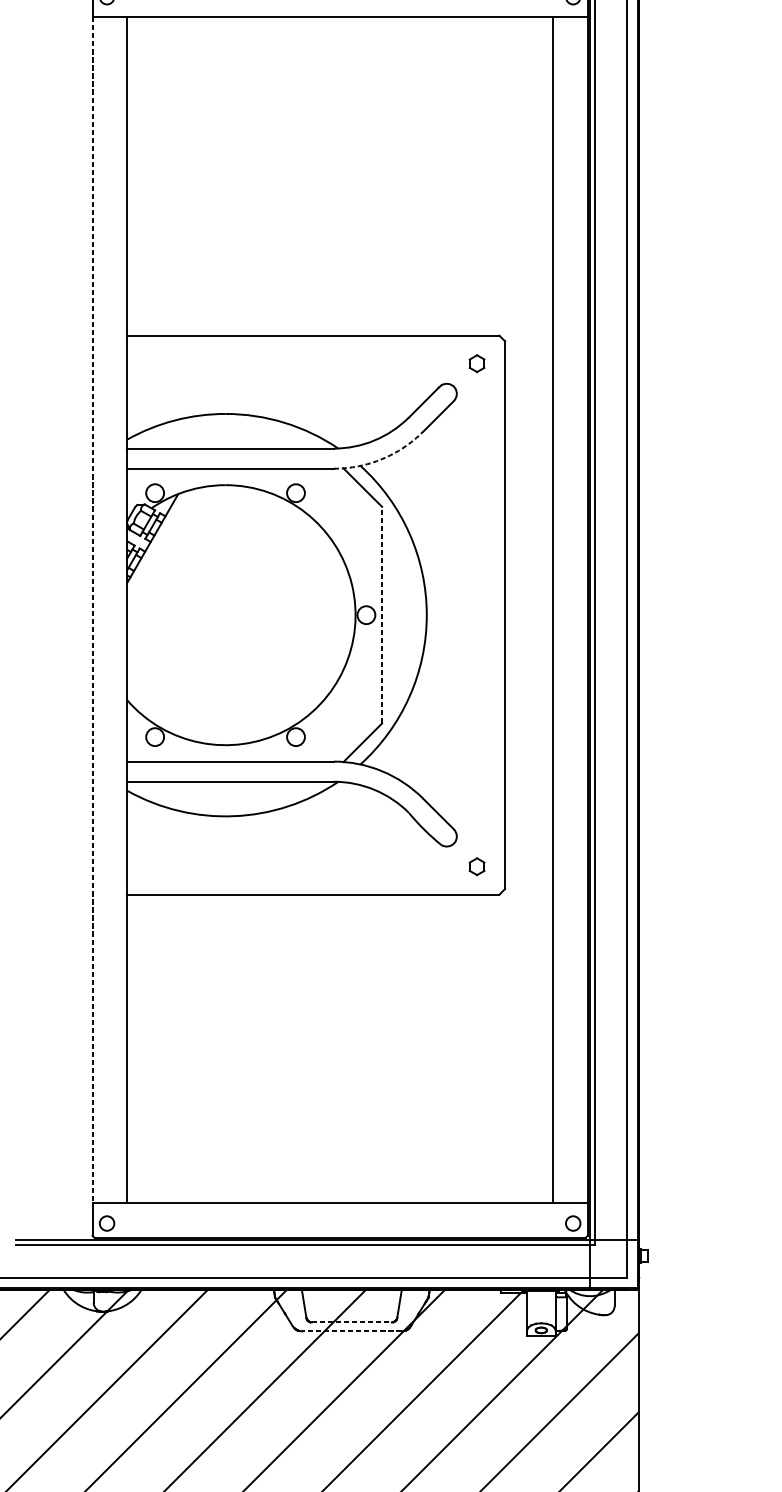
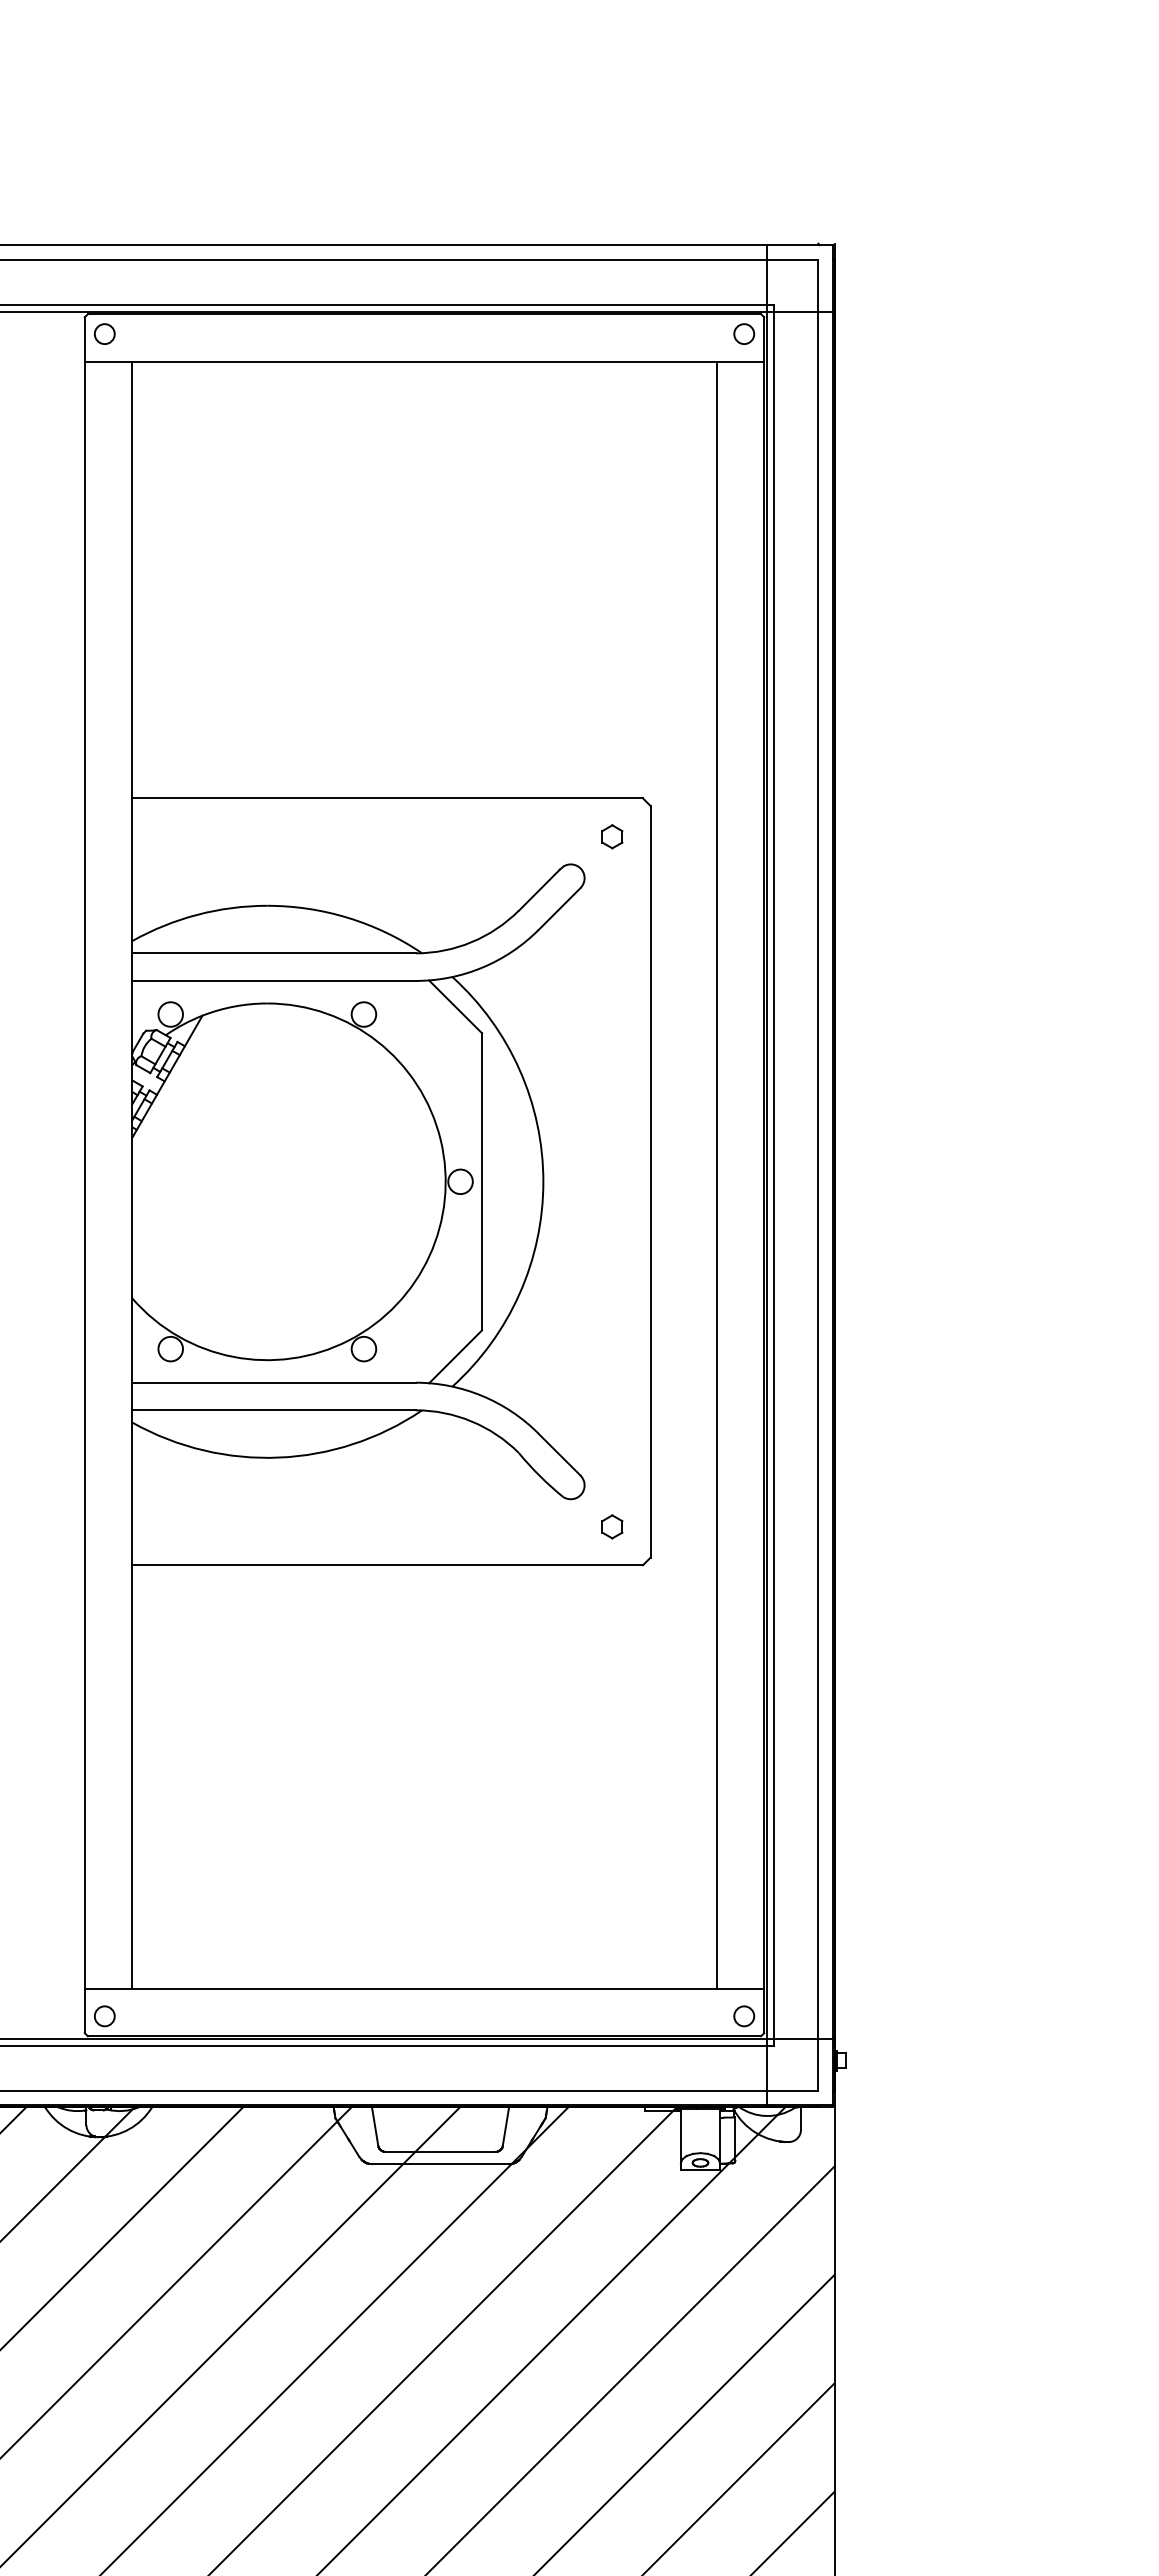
arc: (382, 458) -> (482, 967), dashed -> solid
line: (92, 610) -> (84, 1175), dashed -> solid
line: (382, 614) -> (482, 1181), dashed -> solid
line: (351, 1322) -> (440, 2151), dashed -> solid
line: (351, 1331) -> (440, 2164), dashed -> solid

